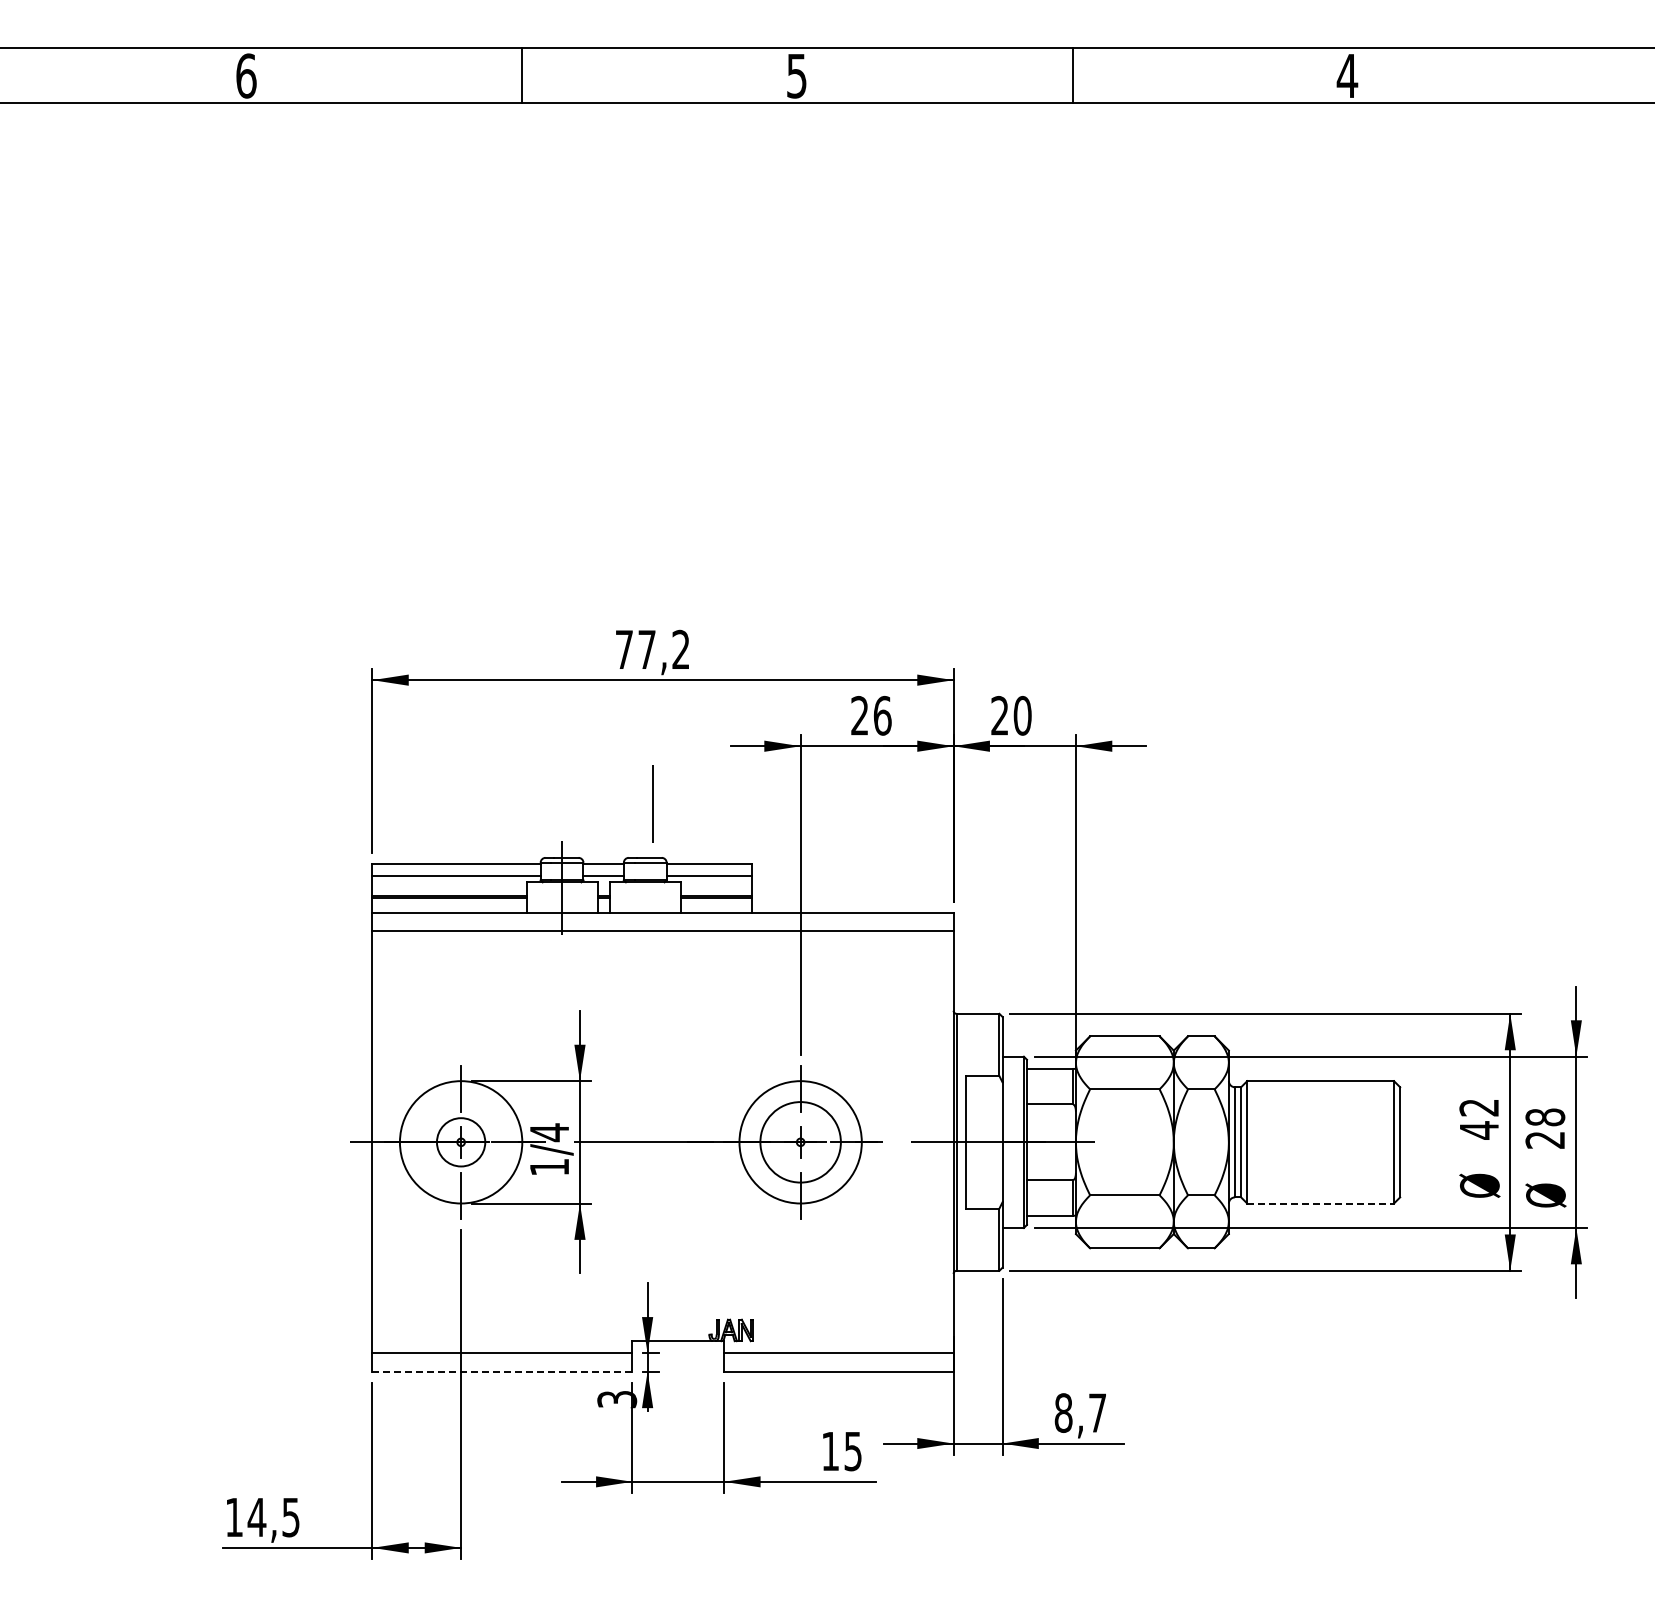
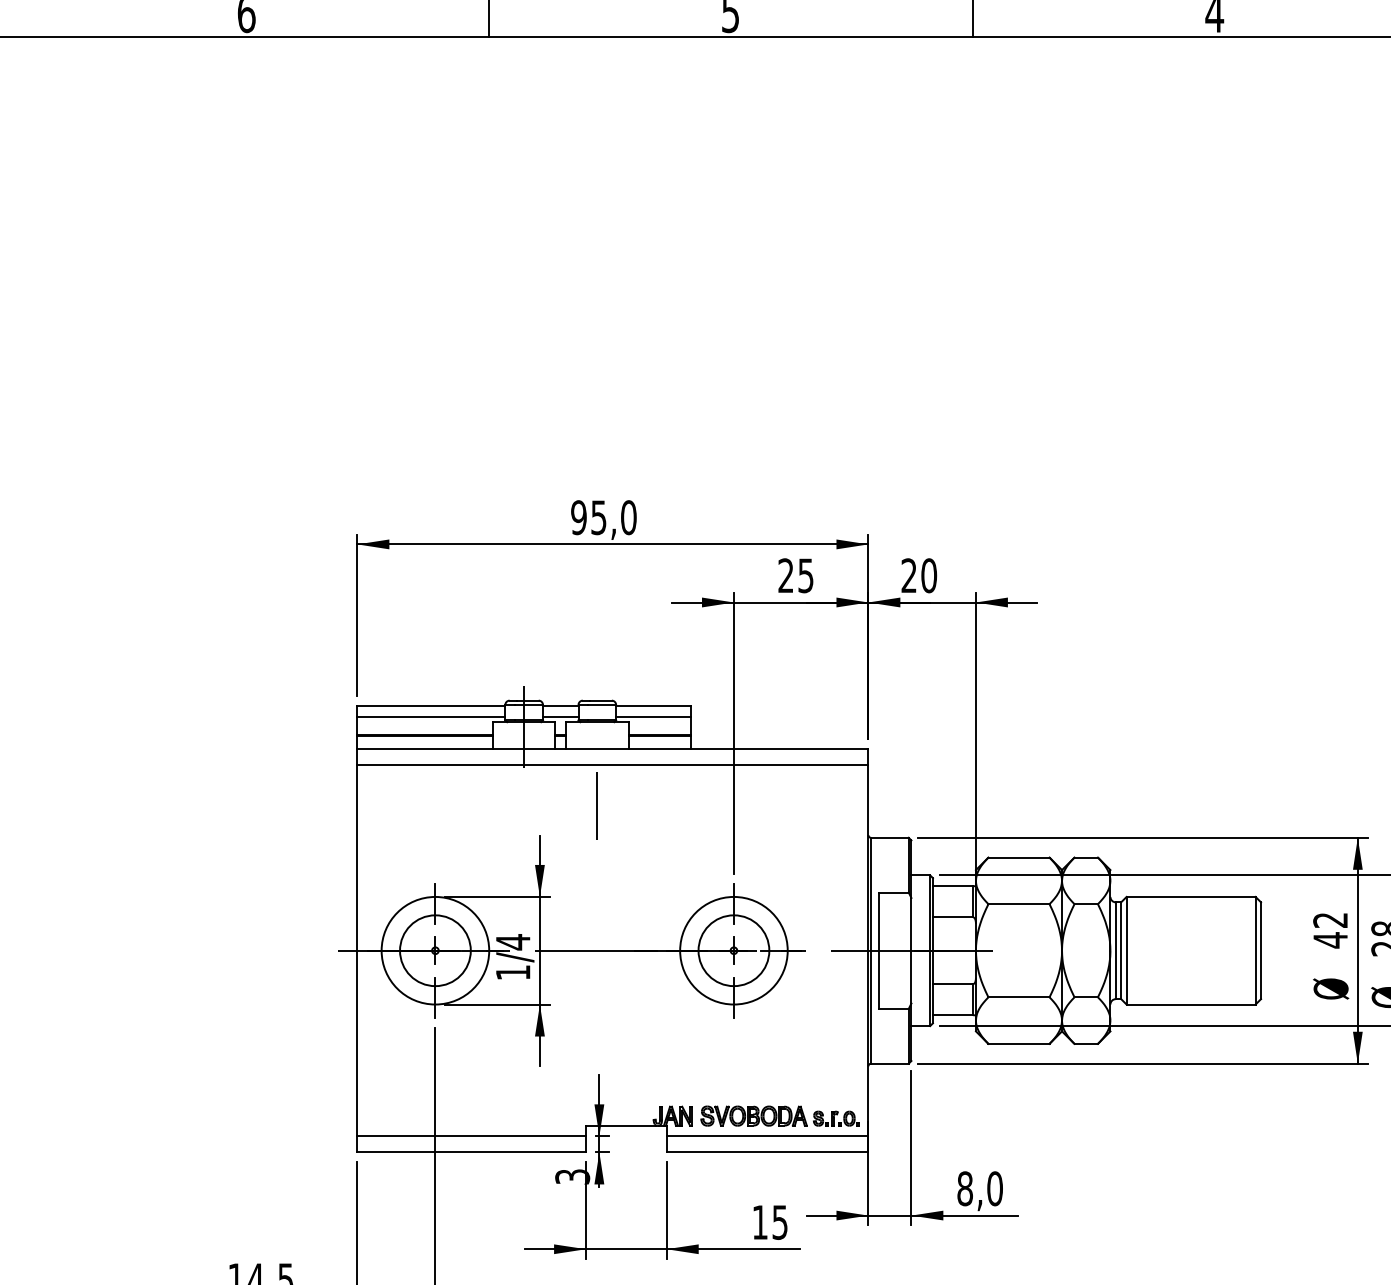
text: (652, 649) -> (603, 517), 77,2 -> 95,0
text: (882, 715) -> (805, 575), 26 -> 25
line: (652, 803) -> (596, 805), moved
circle: (460, 1142) -> (434, 950), size x1.67
line: (1321, 1203) -> (1191, 1004), dashed -> solid
part: (852, 1330) -> (779, 1116), added
line: (502, 1371) -> (471, 1152), dashed -> solid
text: (1097, 1412) -> (994, 1188), 8,7 -> 8,0

